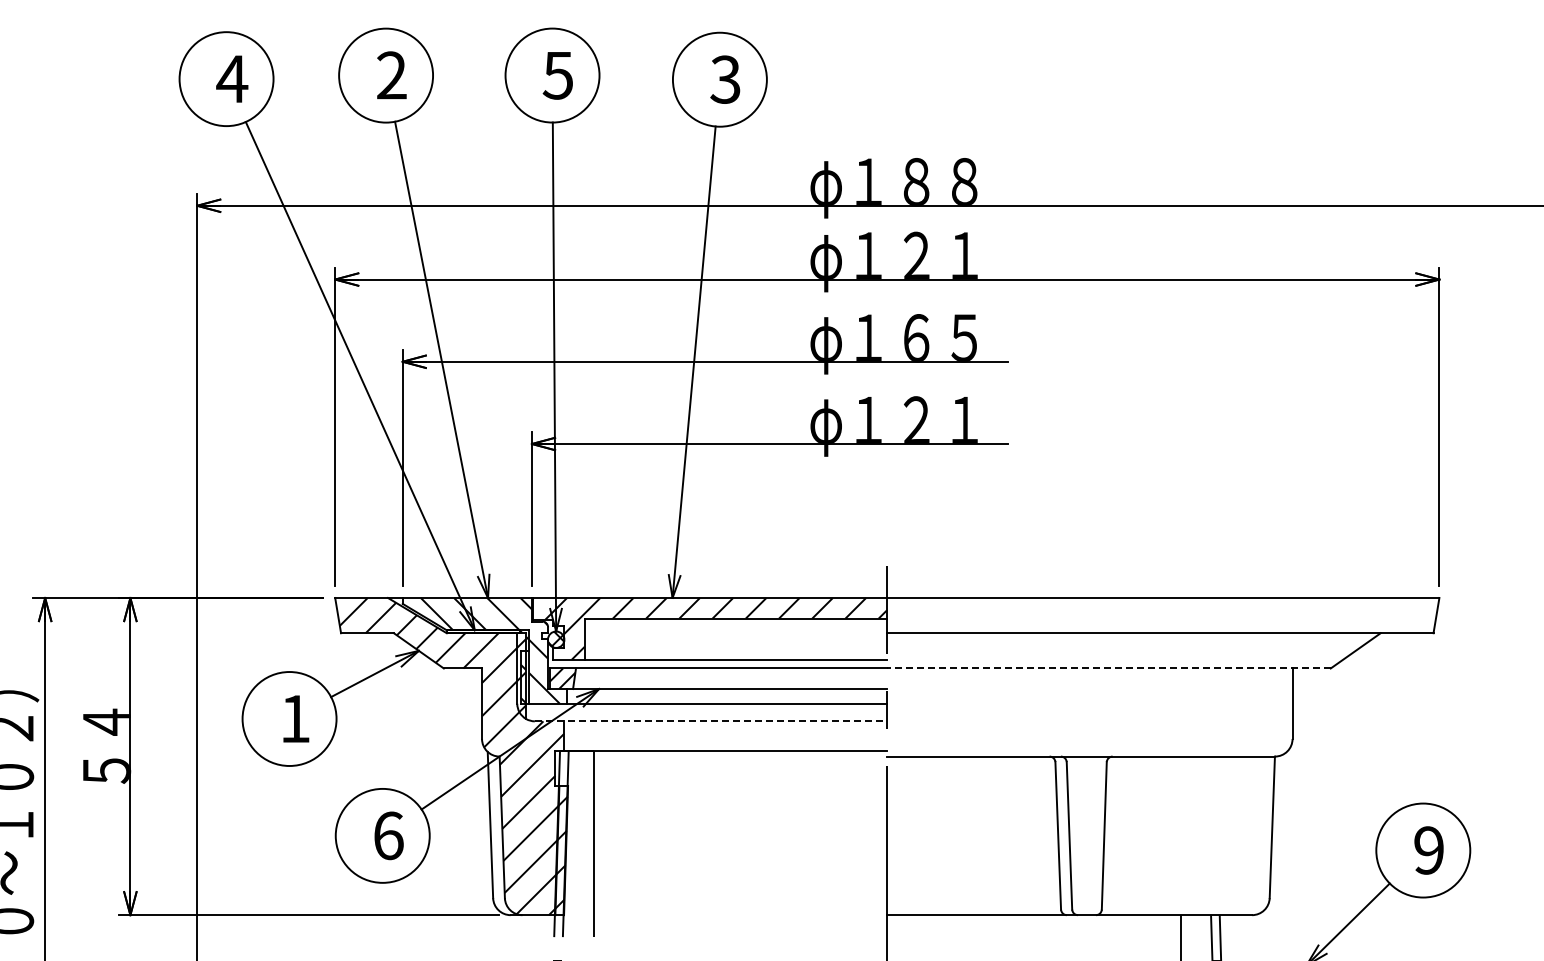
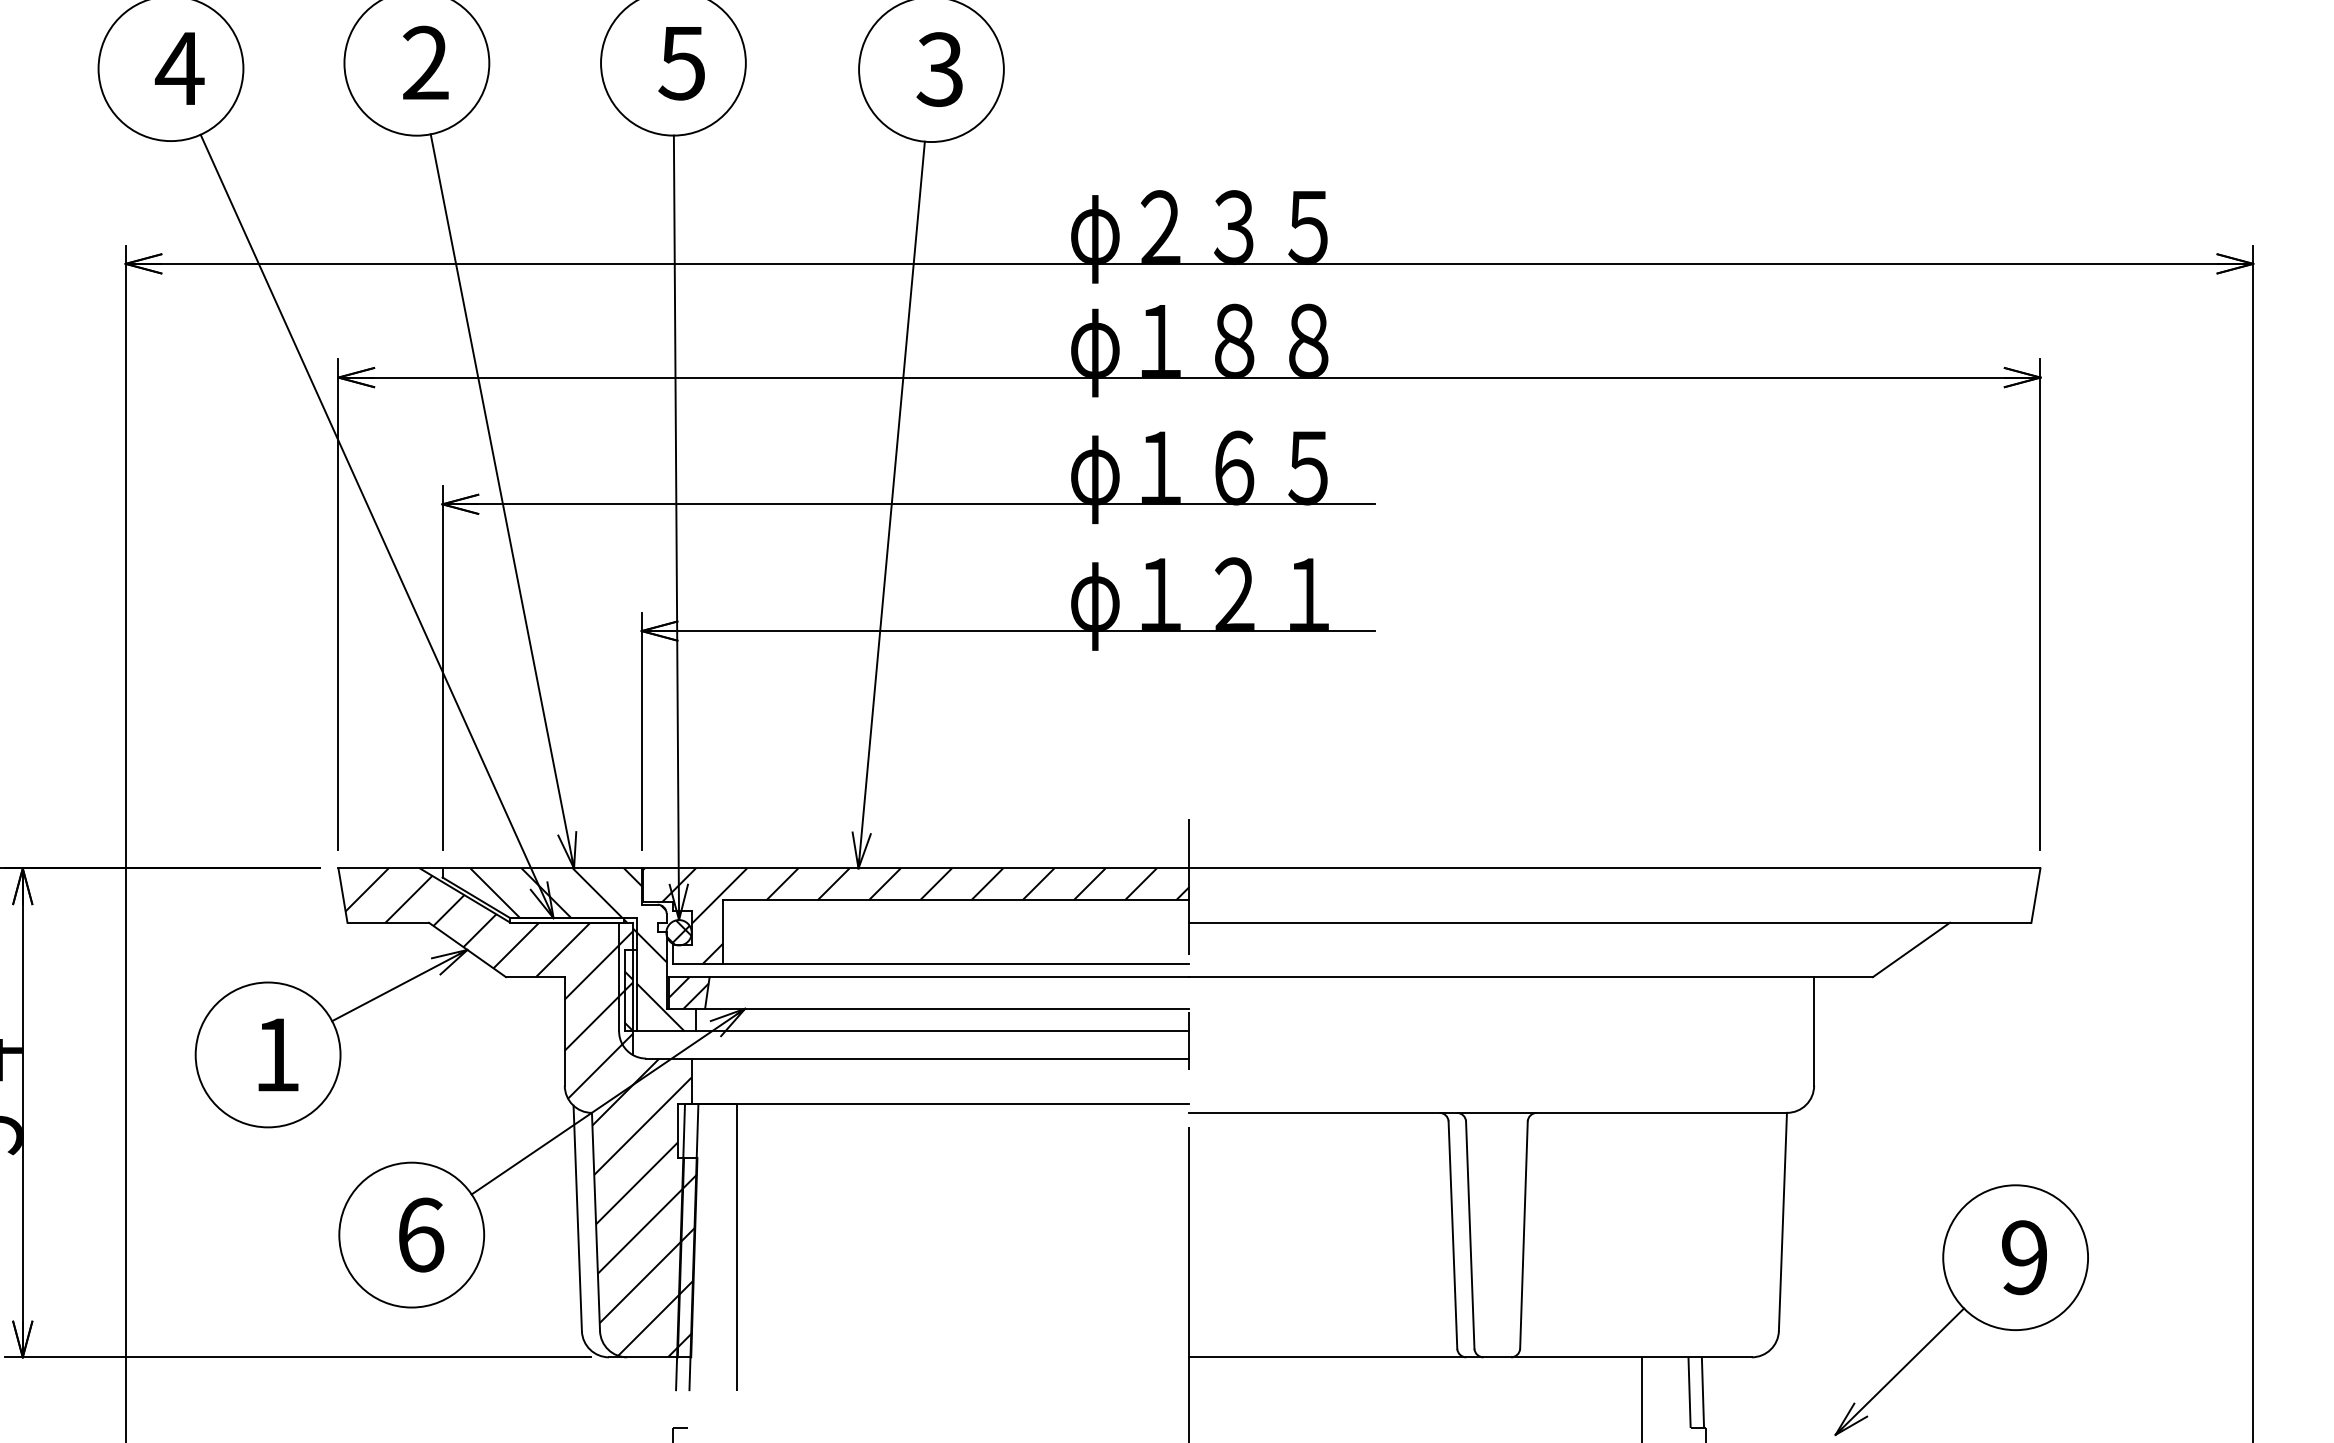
text: (916, 181) -> (1234, 226), φ１８８ -> φ２３５
text: (940, 254) -> (1271, 338), φ１２１ -> φ１８８
line: (1109, 668) -> (1531, 977), dashed -> solid
line: (711, 721) -> (918, 1058), dashed -> solid

